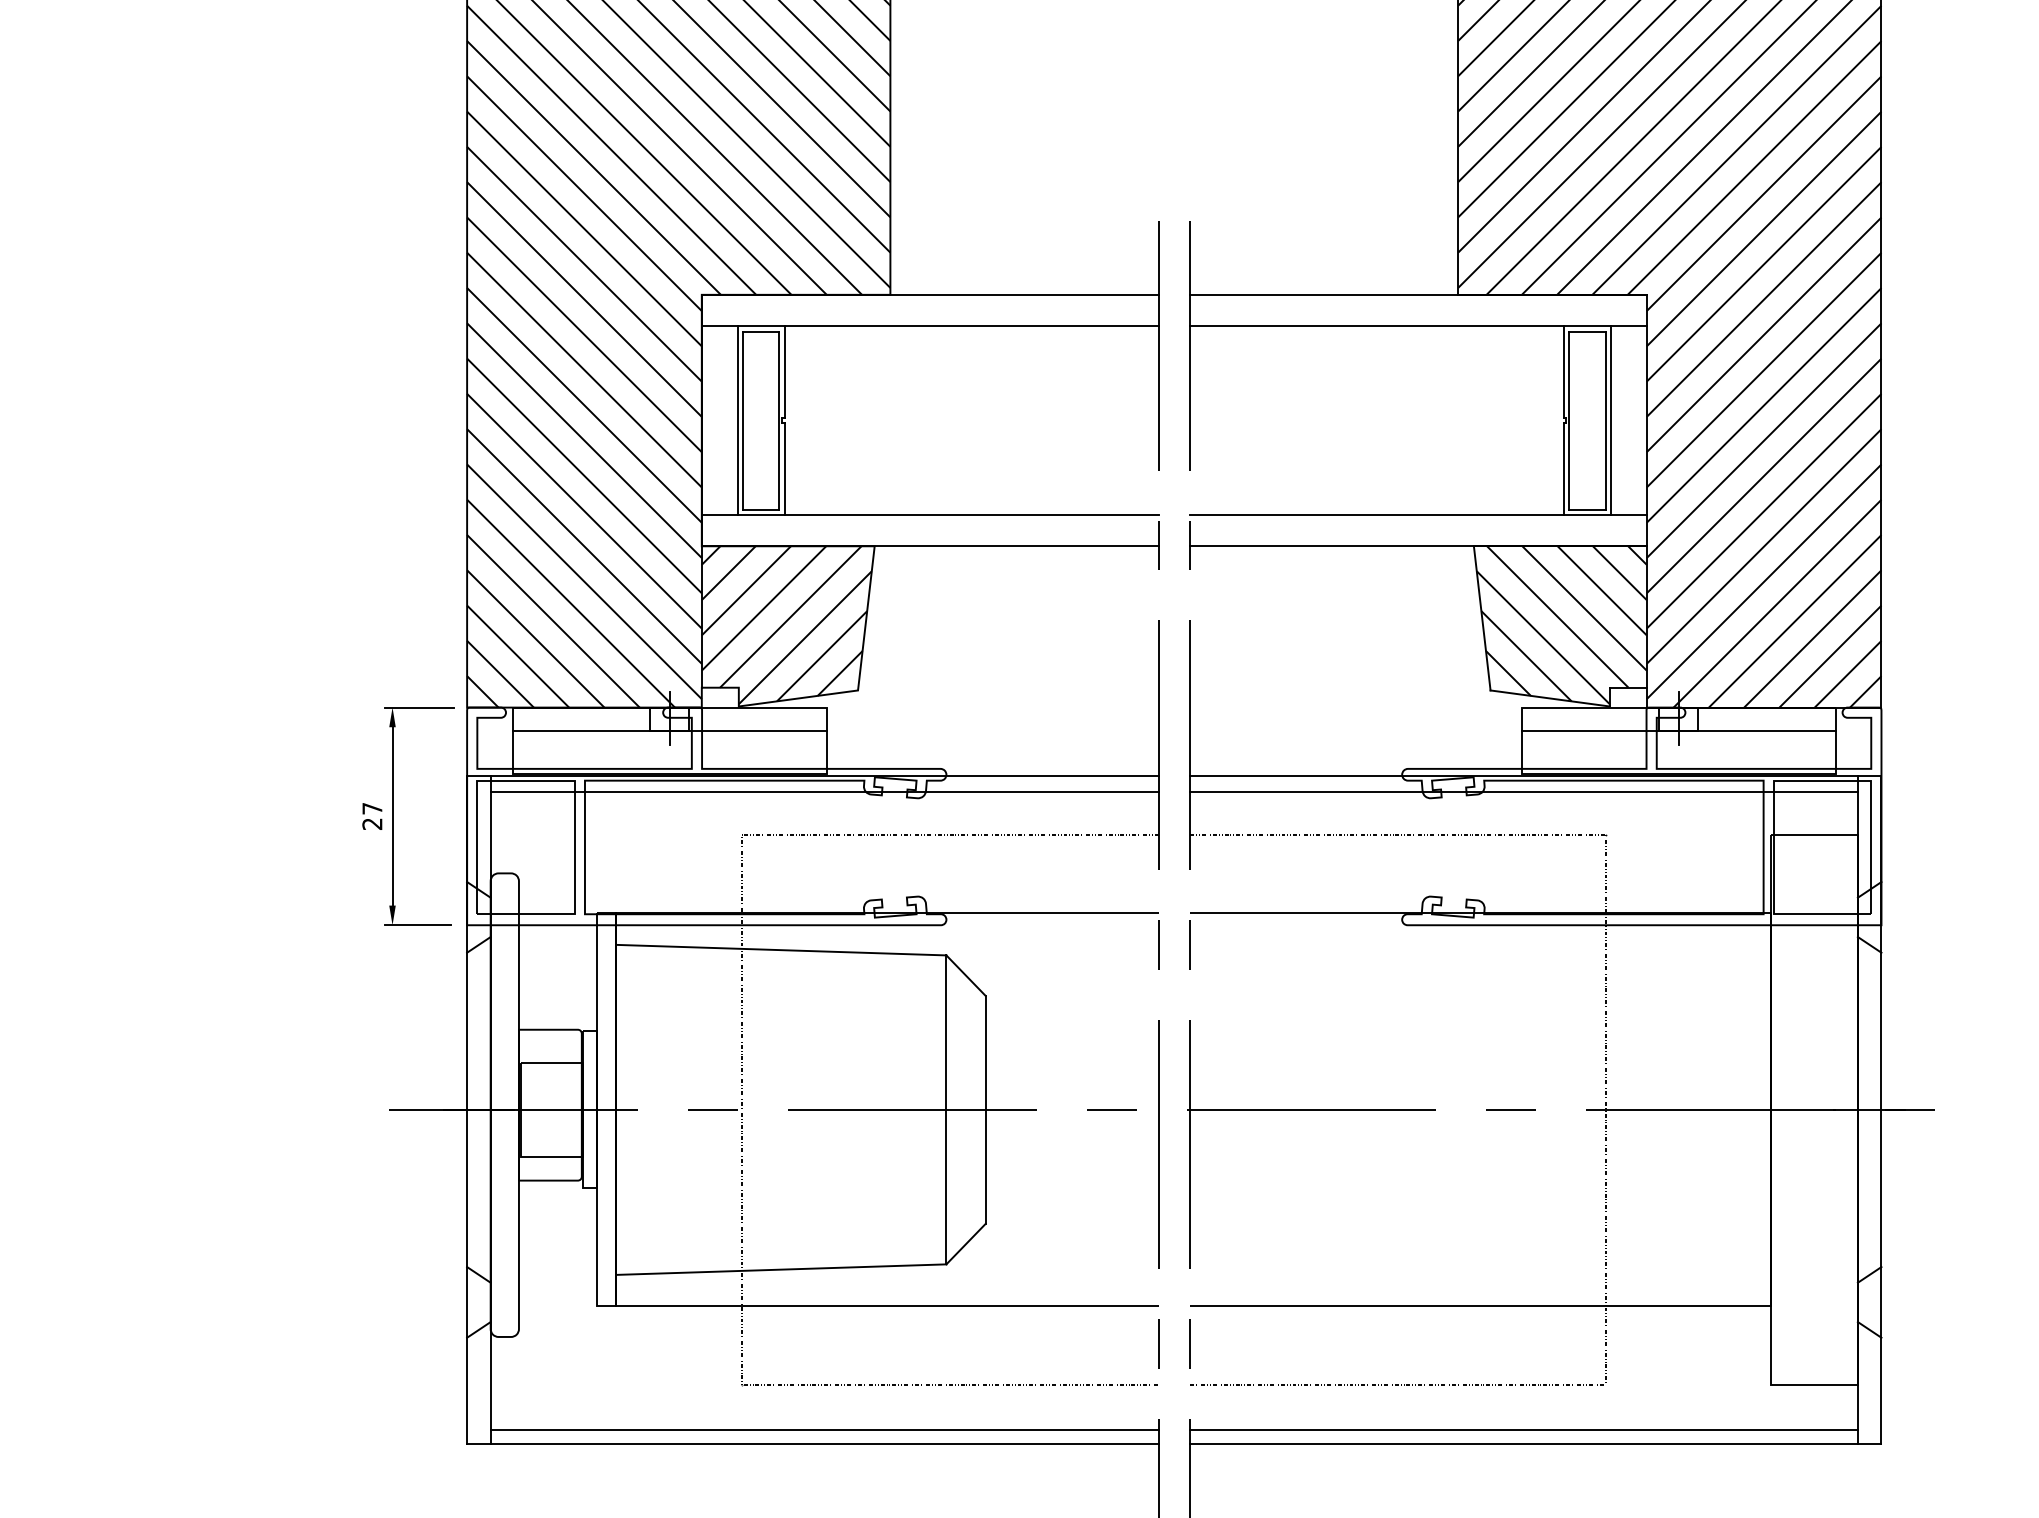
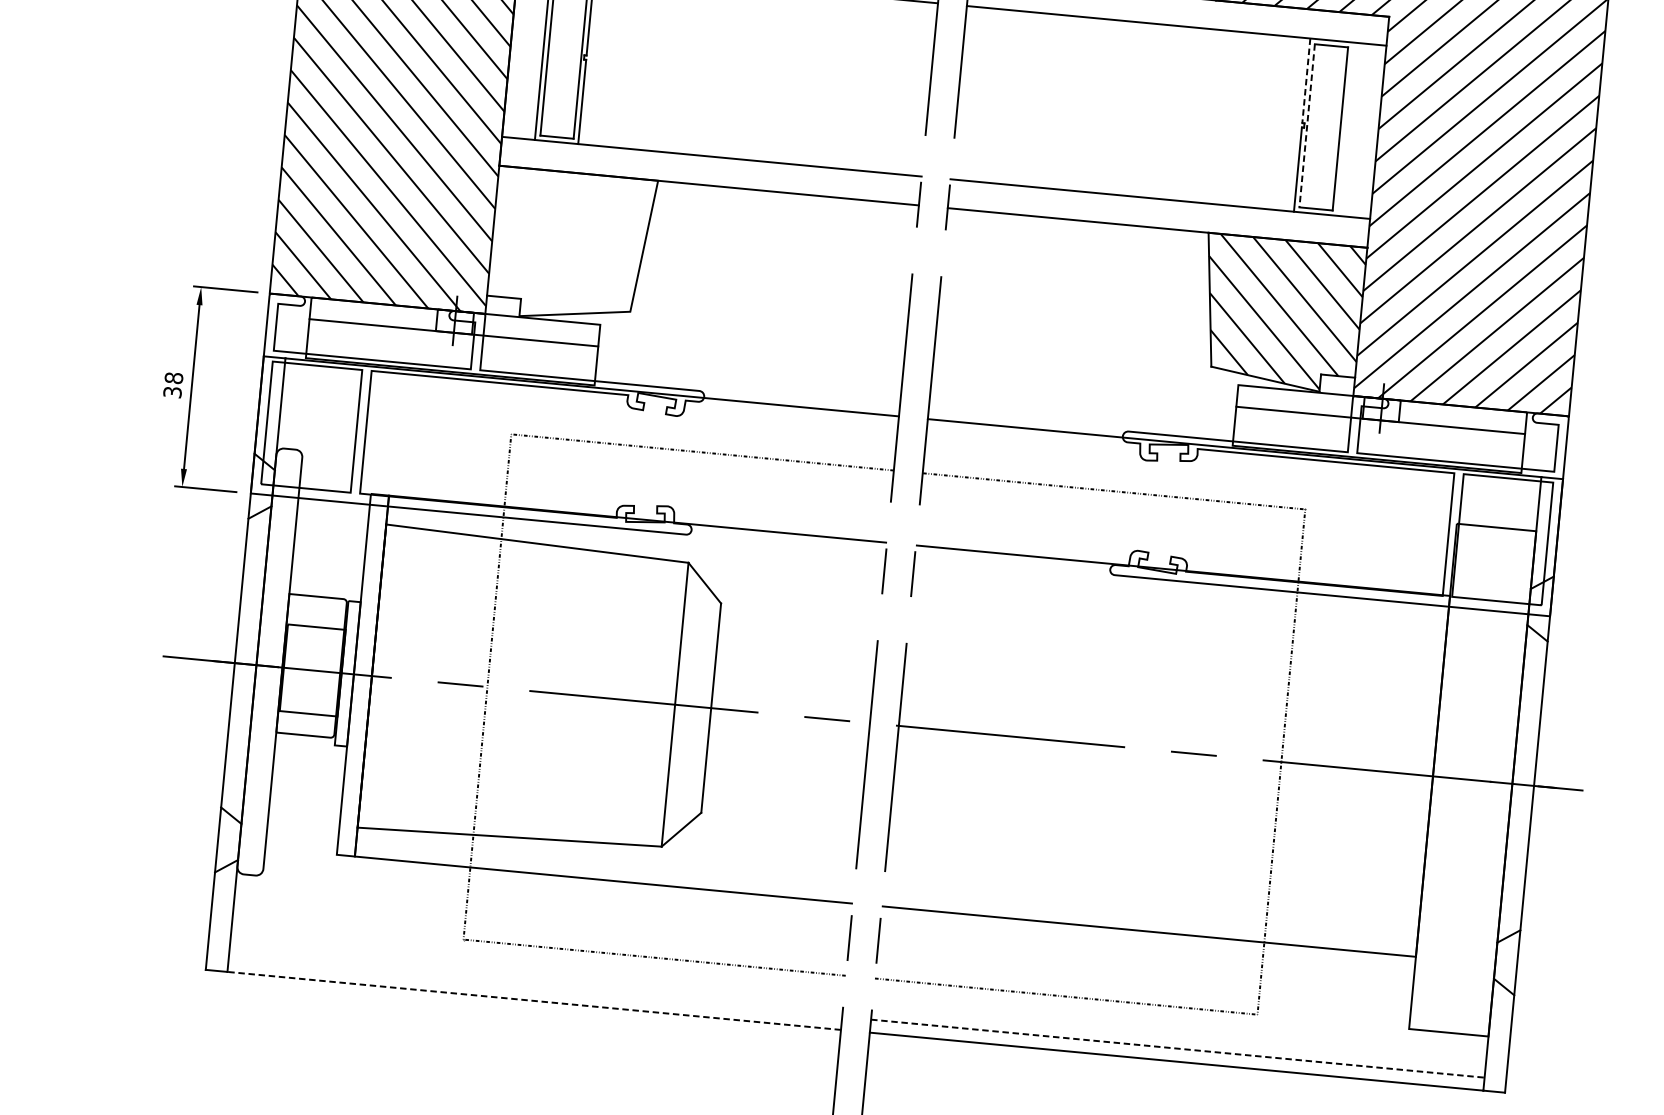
line: (1563, 372) -> (1305, 80), solid -> dashed
line: (1569, 420) -> (1307, 125), solid -> dashed
line: (1611, 420) -> (1345, 129), removed
hatch: (786, 625) -> (570, 245), removed
line: (824, 791) -> (590, 401), removed
line: (1523, 791) -> (1232, 462), removed
text: (372, 815) -> (173, 384), 27 -> 38
line: (824, 1429) -> (535, 987), removed
line: (1523, 1429) -> (1177, 1048), solid -> dashed
line: (824, 1443) -> (534, 1000), solid -> dashed

